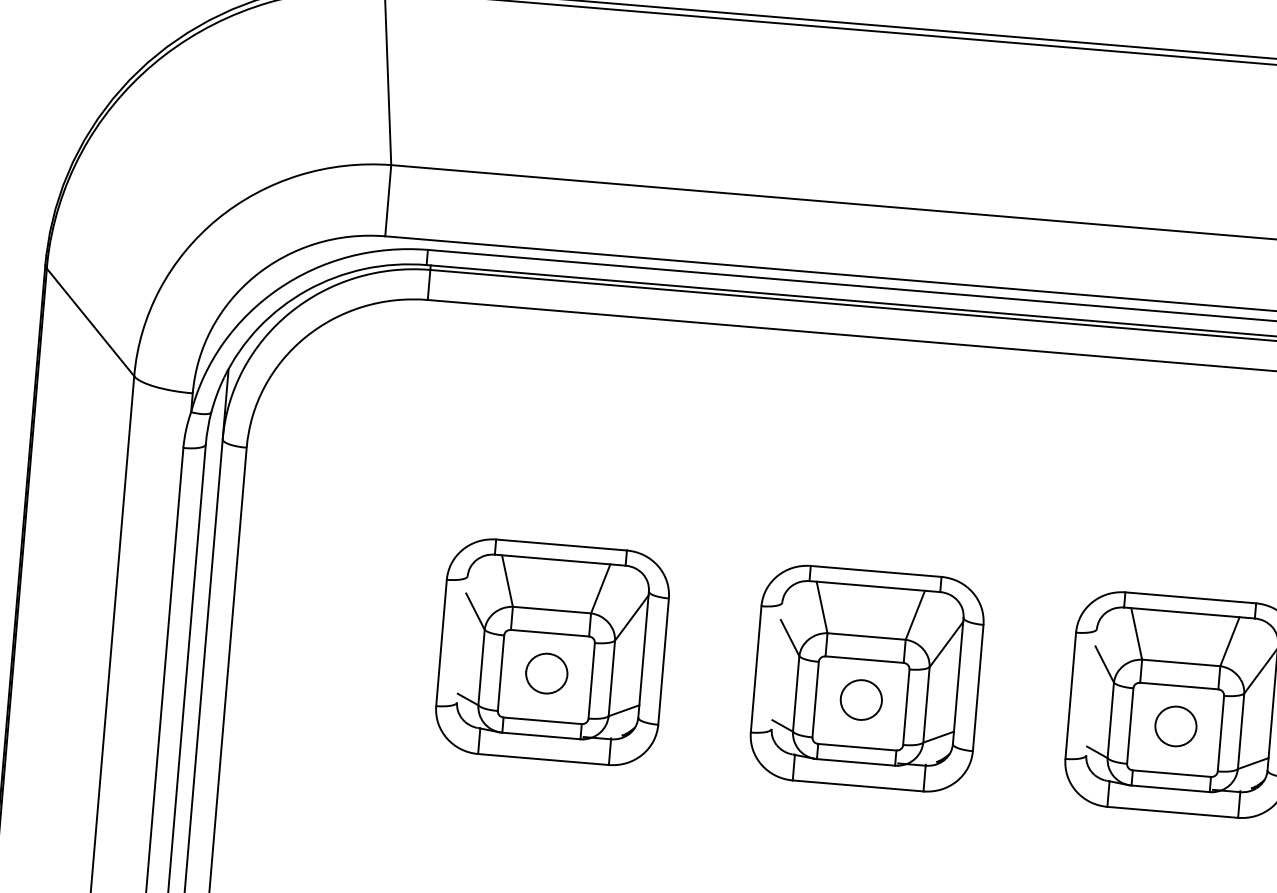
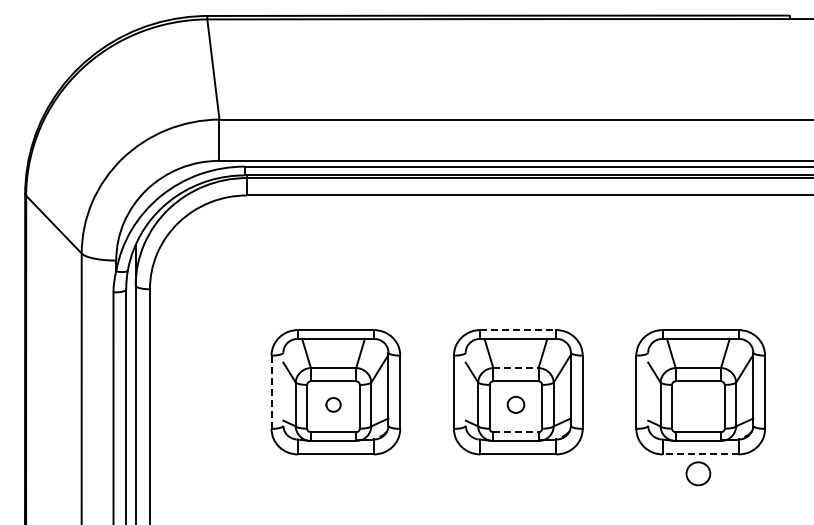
line: (876, 572) -> (518, 330), solid -> dashed
line: (865, 635) -> (515, 367), solid -> dashed
line: (441, 643) -> (271, 392), solid -> dashed
part: (546, 673) -> (333, 404), size x0.6
part: (860, 699) -> (515, 404), size x0.7
part: (1176, 725) -> (698, 473), moved
line: (856, 747) -> (515, 432), solid -> dashed
line: (1172, 812) -> (700, 454), solid -> dashed

